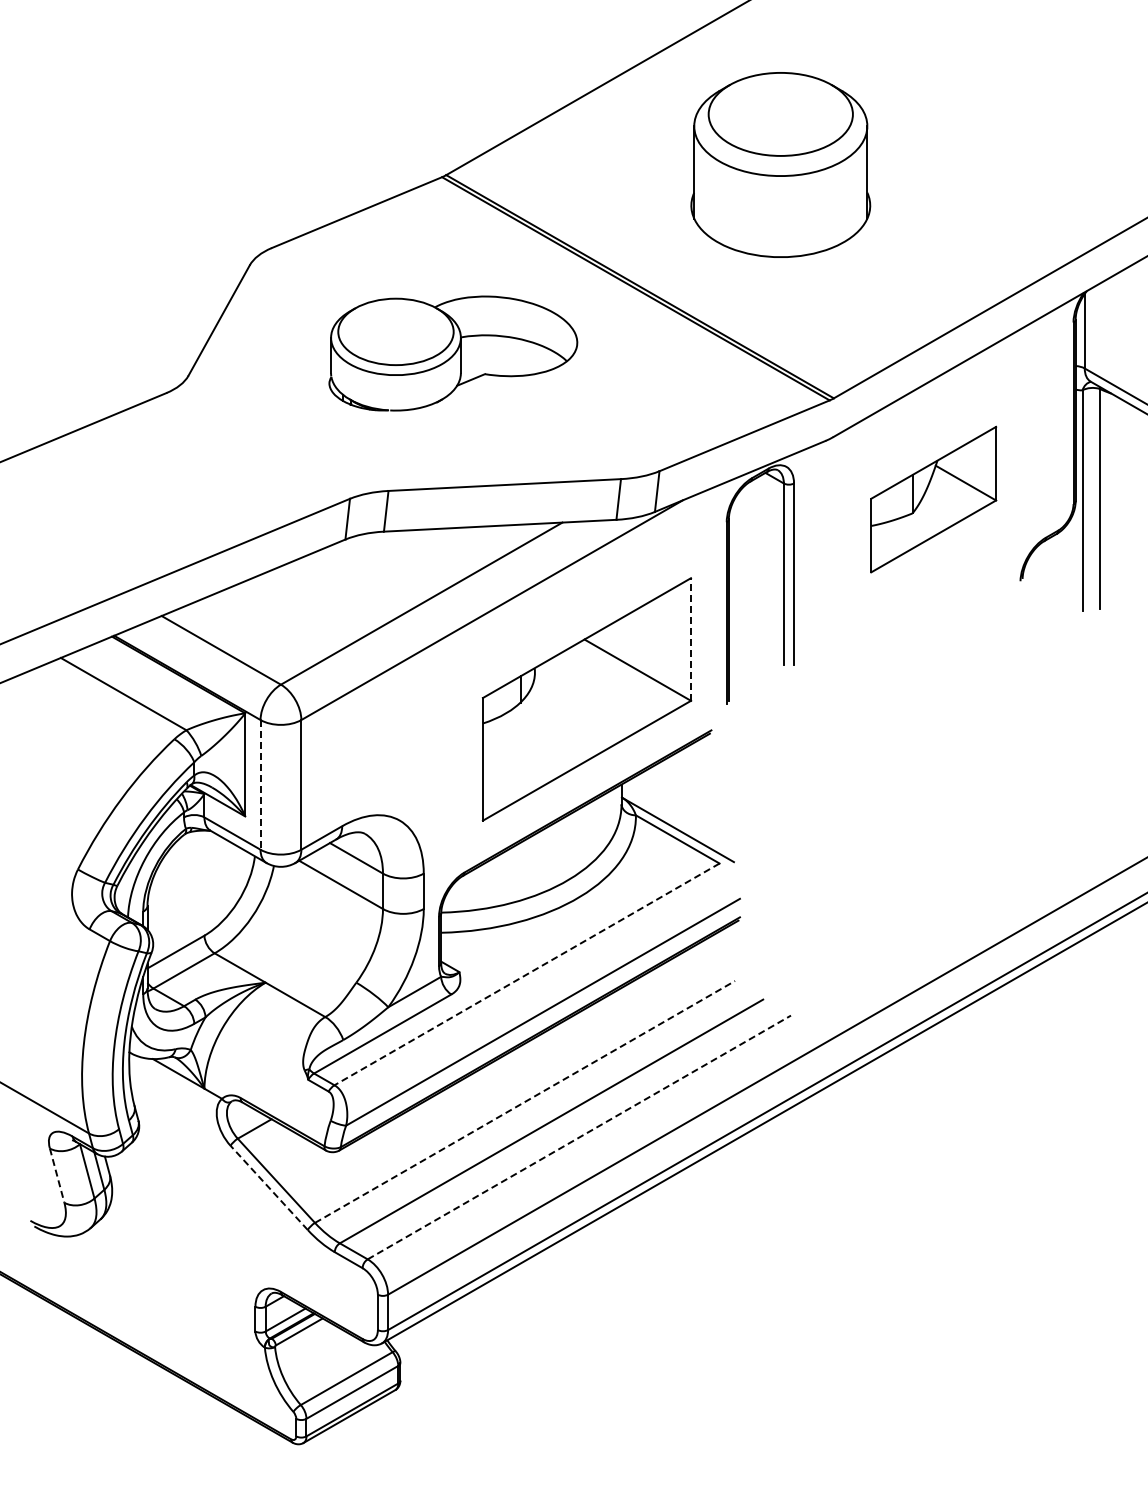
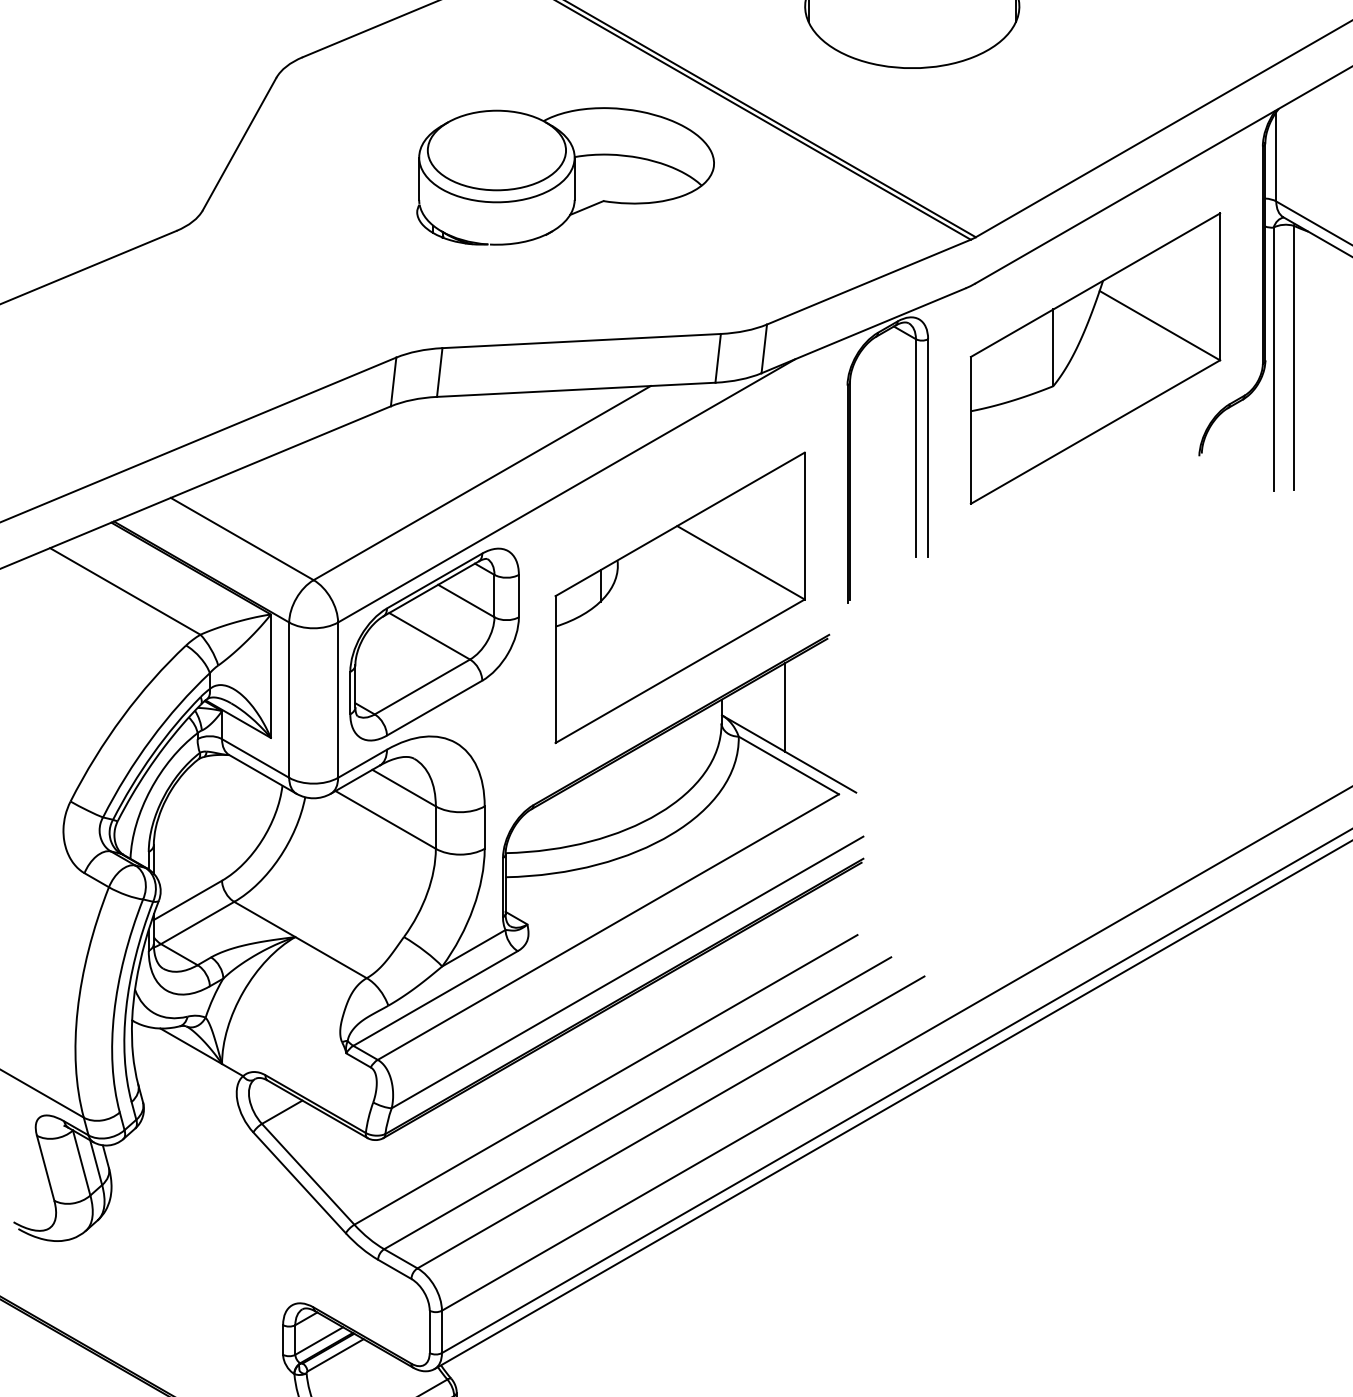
part: (453, 353) -> (565, 176), moved
part: (933, 499) -> (1095, 358), size x1.67
line: (691, 639) -> (805, 526), dashed -> solid
part: (381, 738) -> (434, 644), added
line: (260, 784) -> (289, 699), dashed -> solid
line: (674, 790) -> (784, 706), added
line: (526, 974) -> (607, 927), dashed -> solid
line: (525, 1101) -> (606, 1079), dashed -> solid
line: (579, 1137) -> (671, 1122), dashed -> solid
line: (57, 1176) -> (46, 1169), dashed -> solid
line: (268, 1187) -> (298, 1182), dashed -> solid

